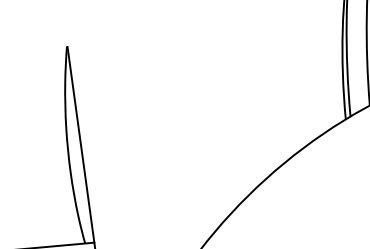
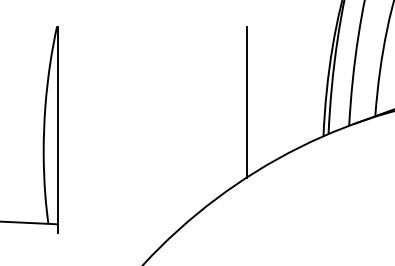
line: (264, 95) -> (246, 101), added

